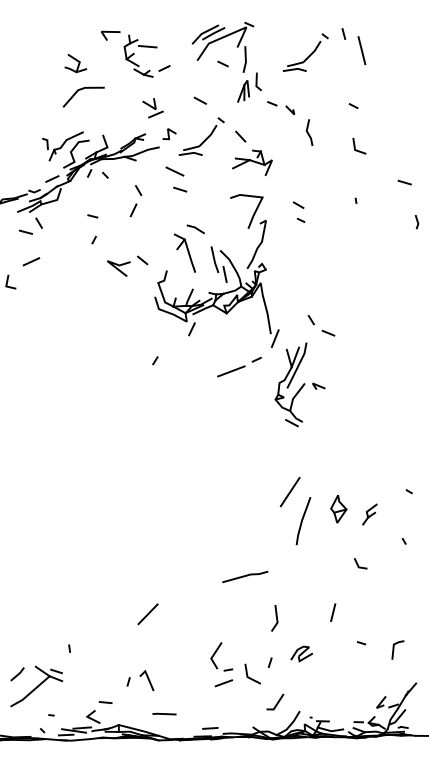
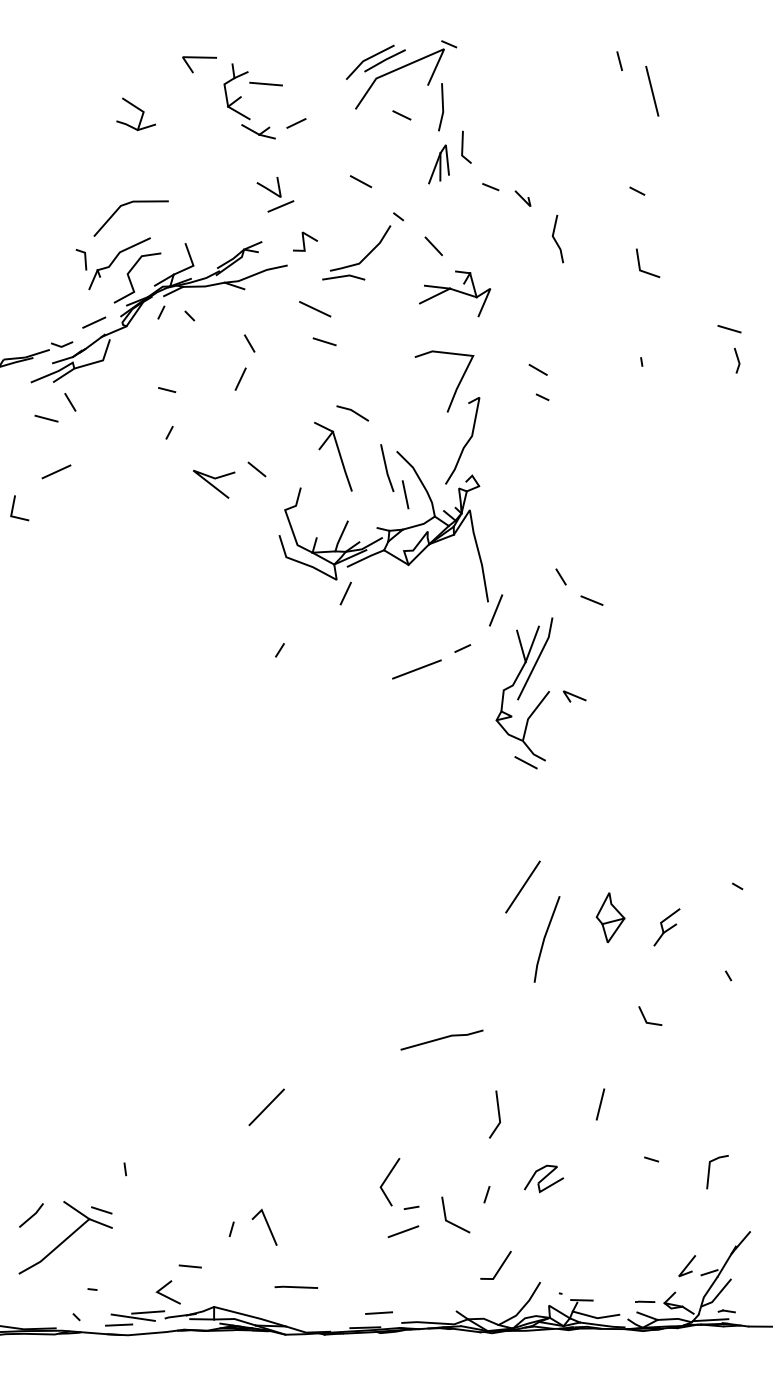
part: (305, 52) -> (550, 94), removed
line: (80, 90) -> (125, 206), moved
line: (416, 221) -> (736, 359), moved

